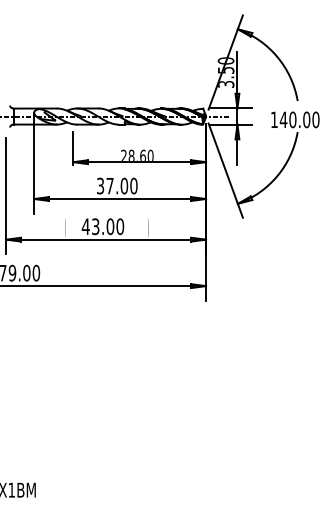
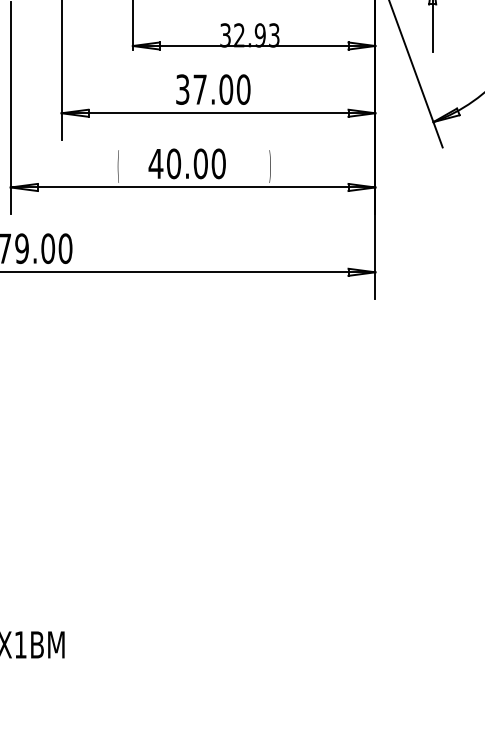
text: (137, 156) -> (250, 35), 28.60 -> 32.93
text: (95, 226) -> (173, 163), 43.00 -> 40.00

